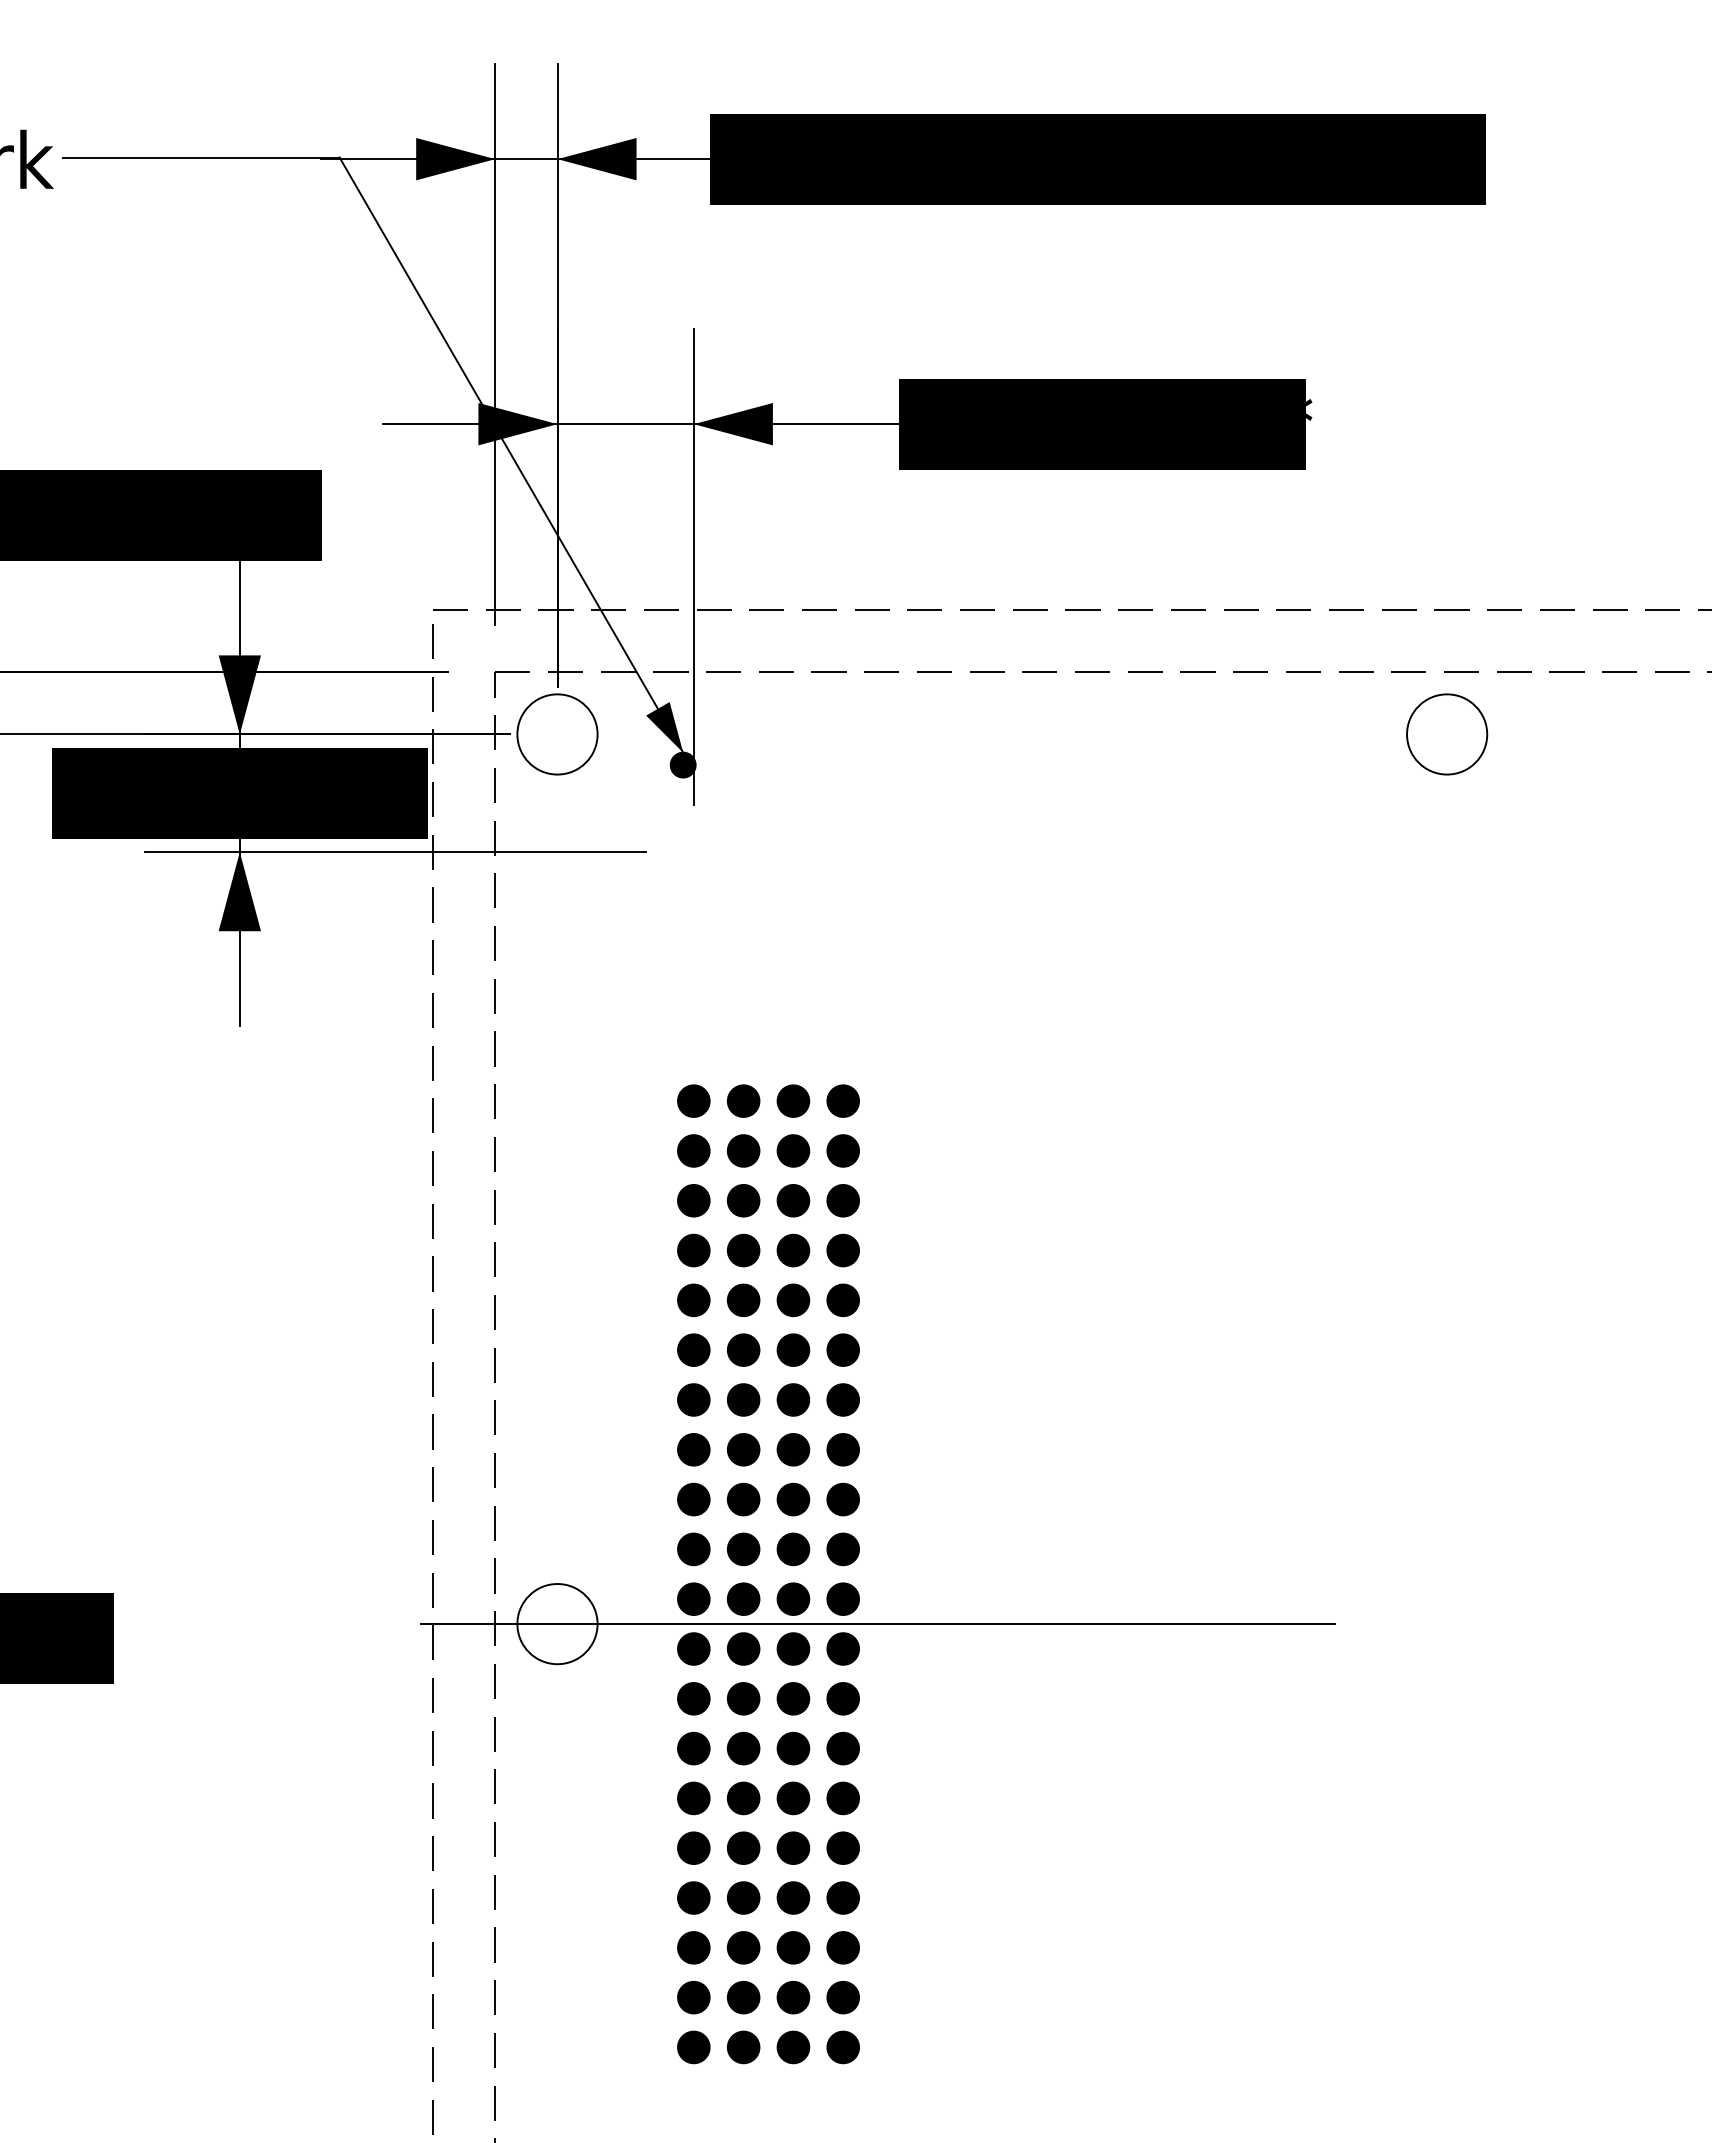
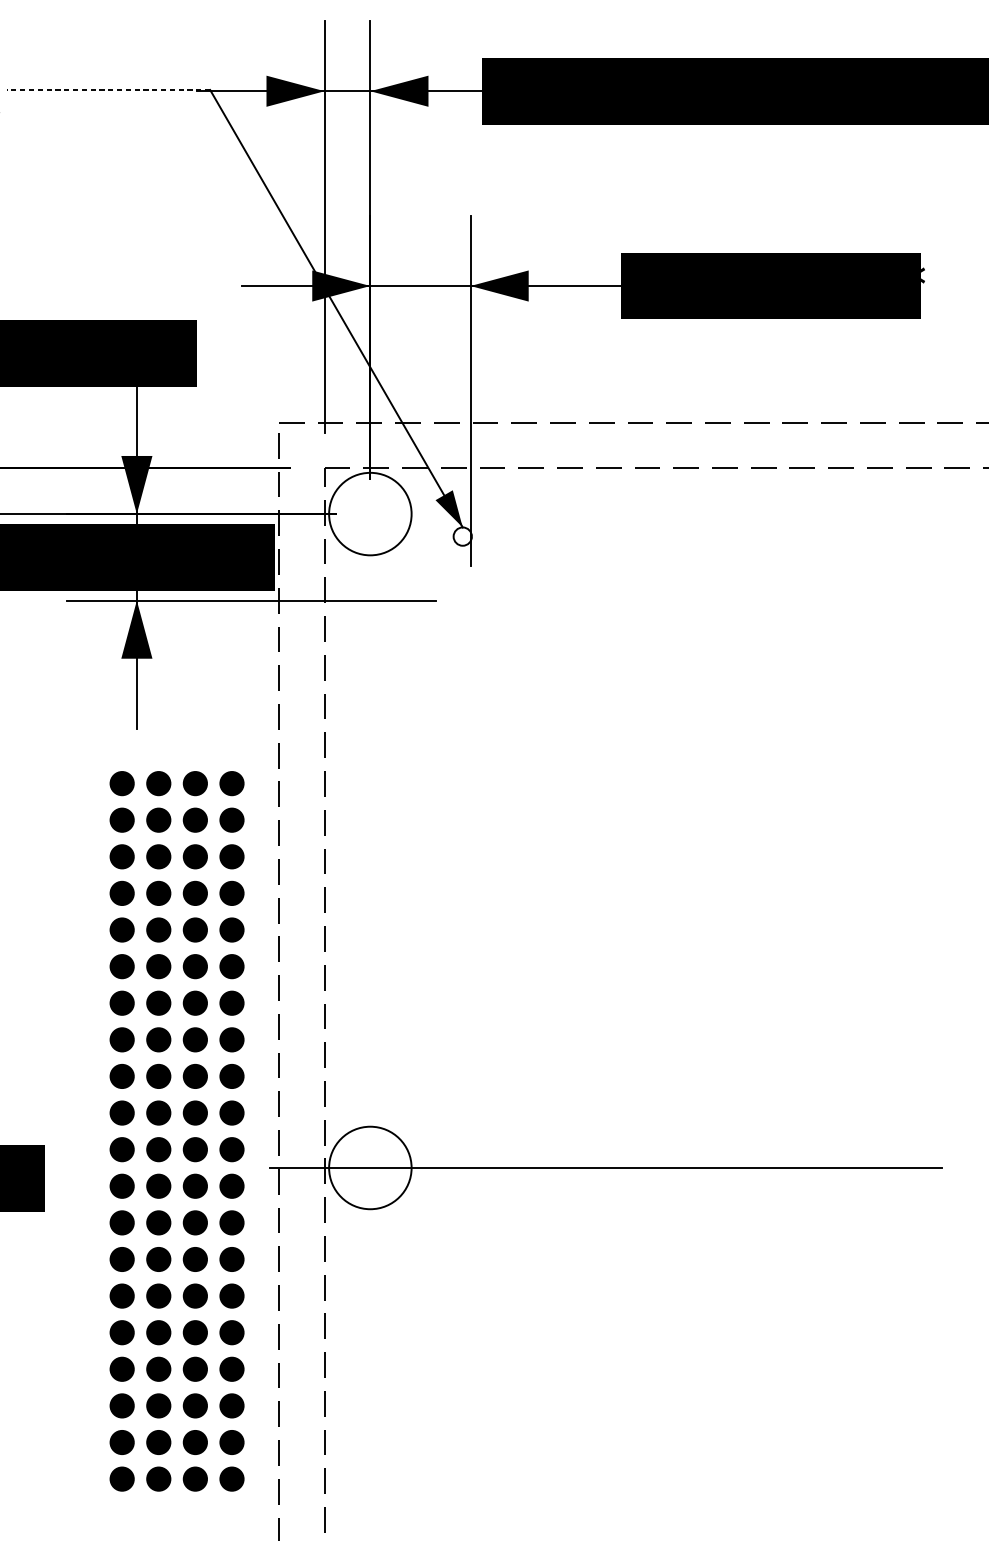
line: (200, 157) -> (107, 90), solid -> dashed
circle: (557, 734) -> (370, 514), size x1.4
fill: (682, 764) -> (462, 536), removed
part: (755, 1561) -> (167, 1121), moved
circle: (557, 1624) -> (370, 1168), size x1.4

